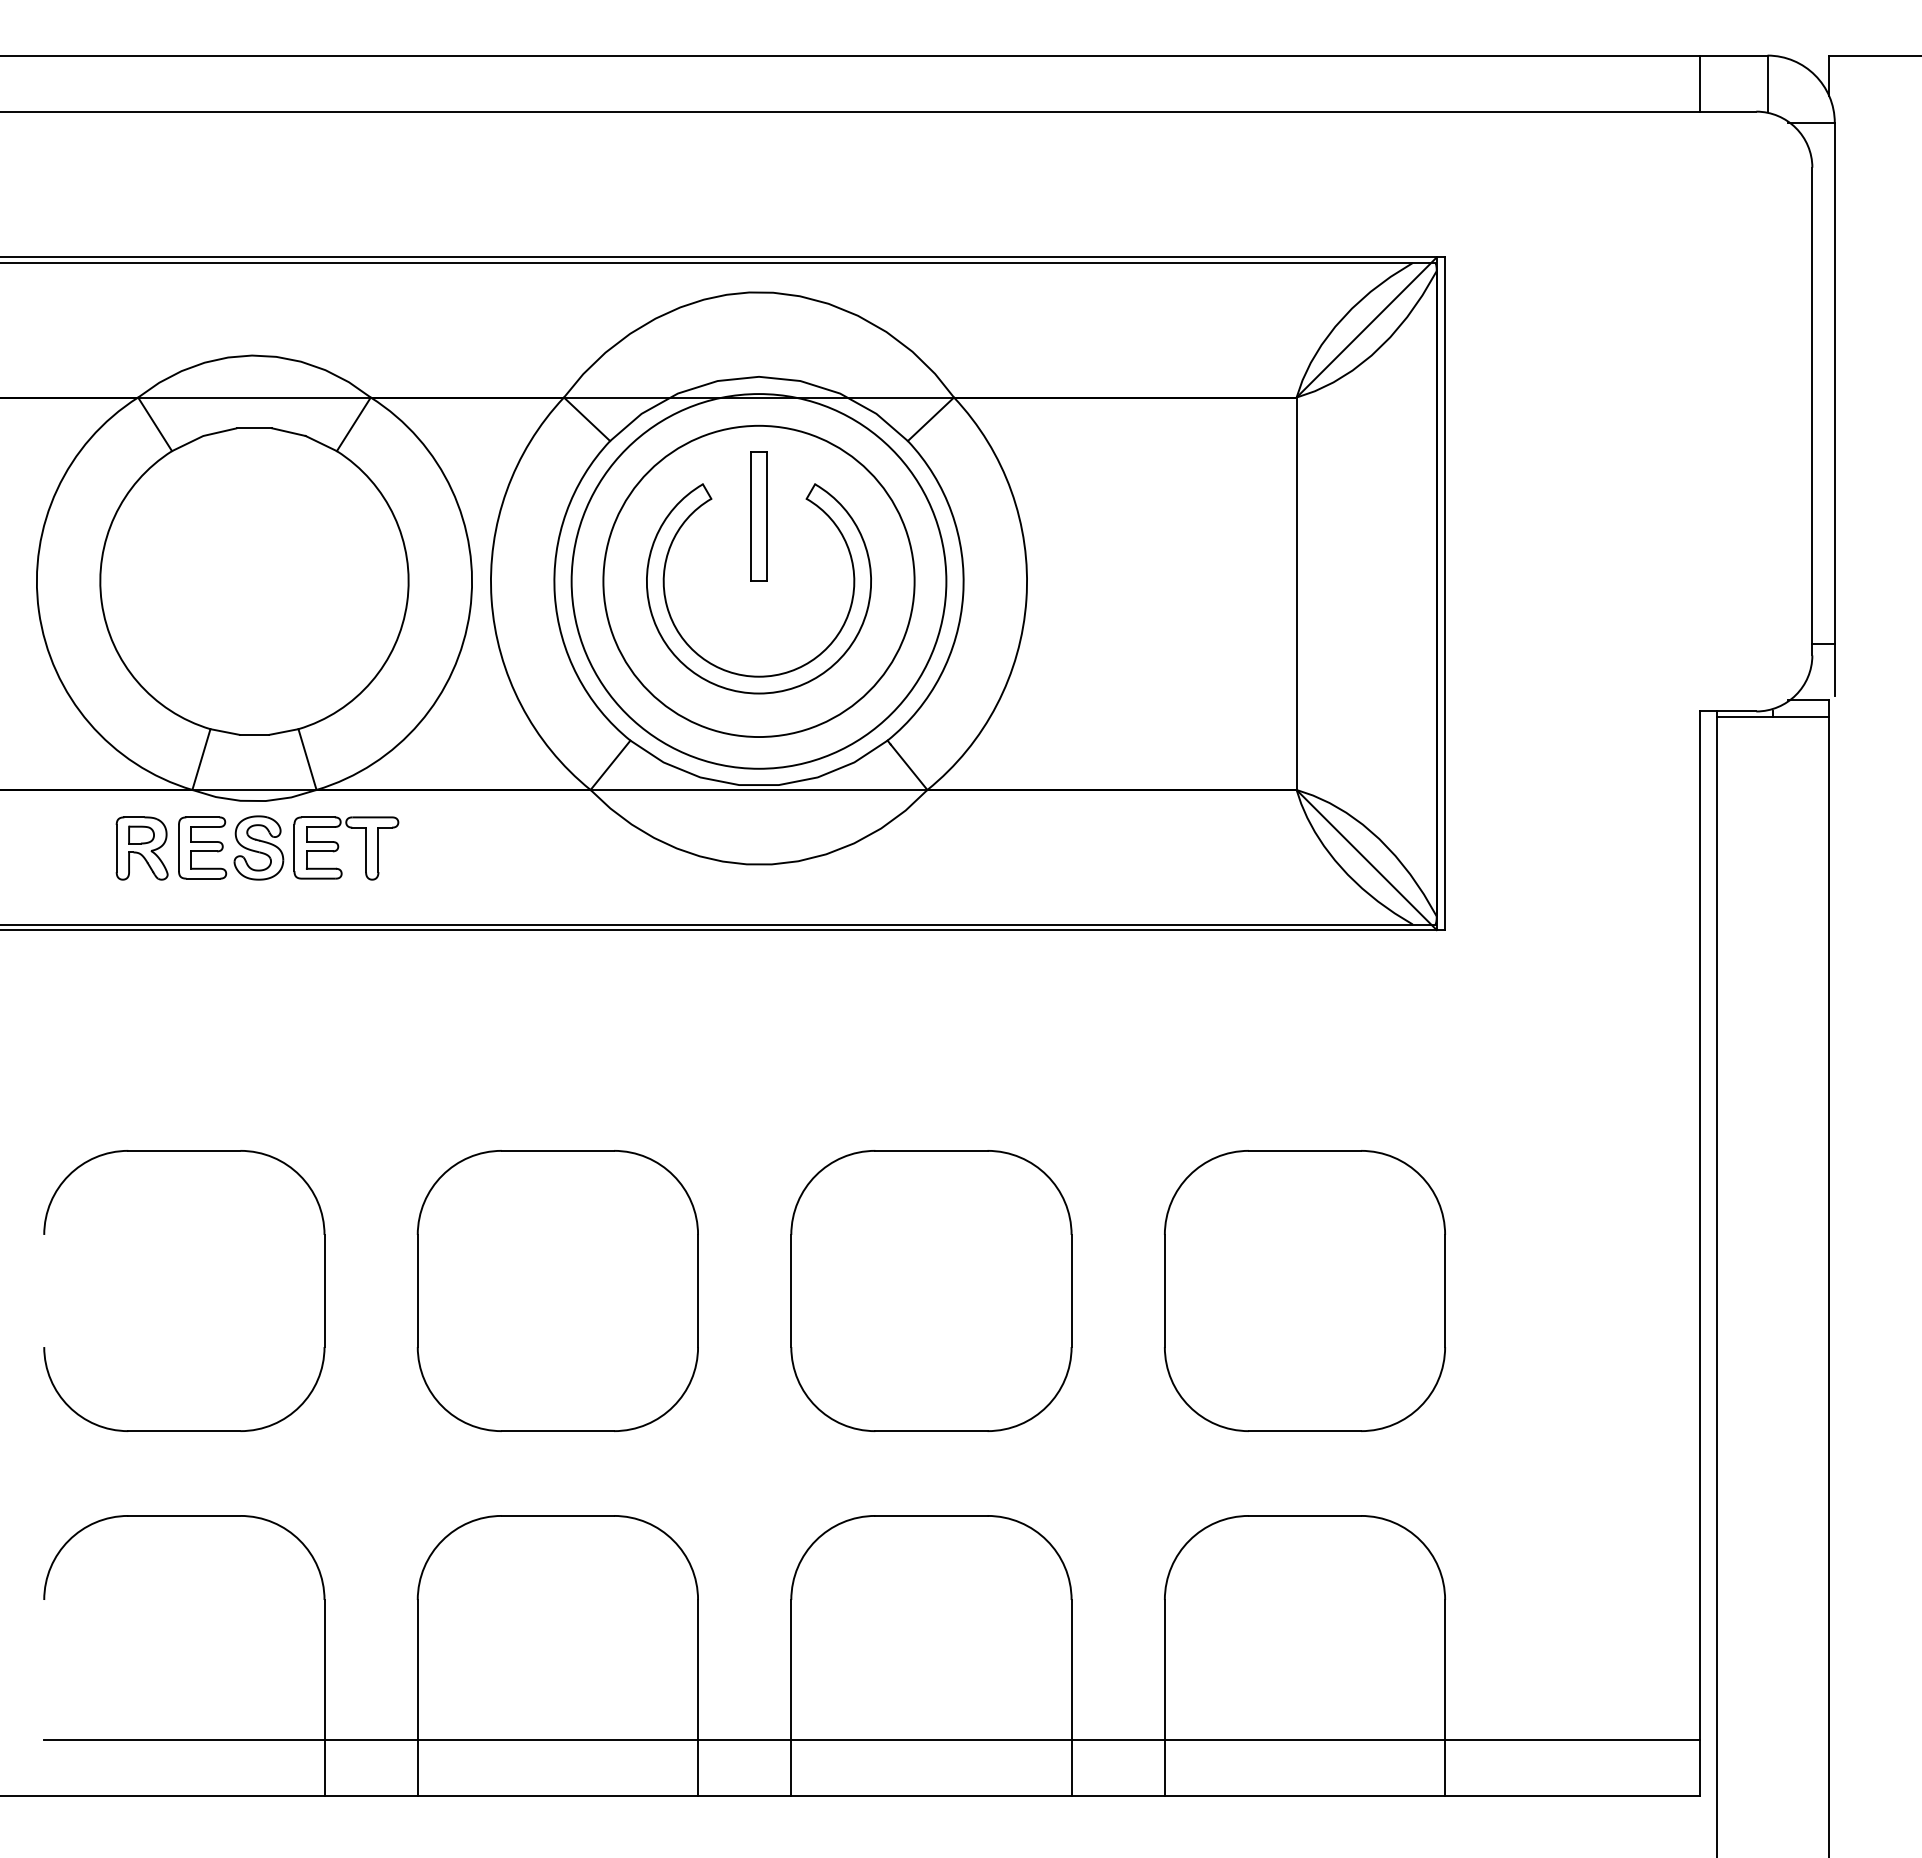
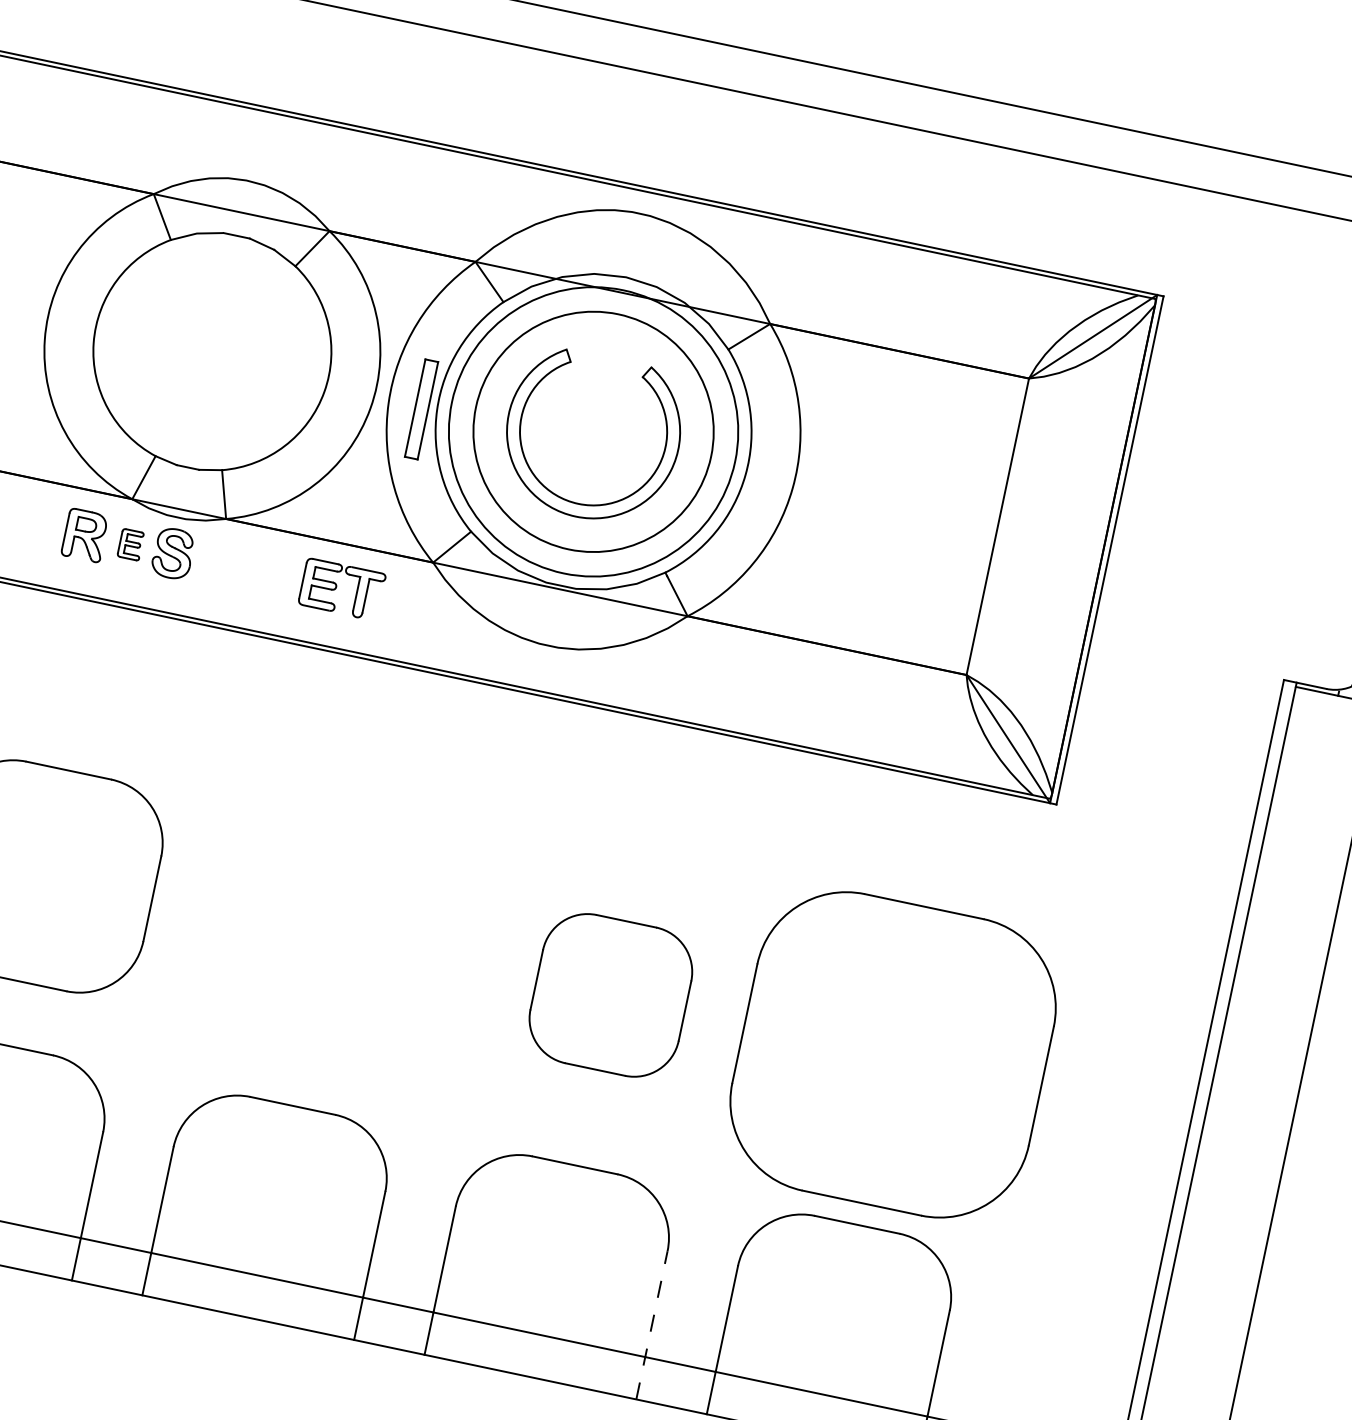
part: (758, 516) -> (421, 409), moved
part: (202, 847) -> (130, 544), size x0.6
part: (339, 847) -> (337, 587), moved
part: (557, 1290) -> (328, 935), removed
part: (931, 1290) -> (611, 995), size x0.7
part: (1304, 1290) -> (892, 1054), size x1.4
line: (1071, 1697) -> (651, 1324), solid -> dashed

